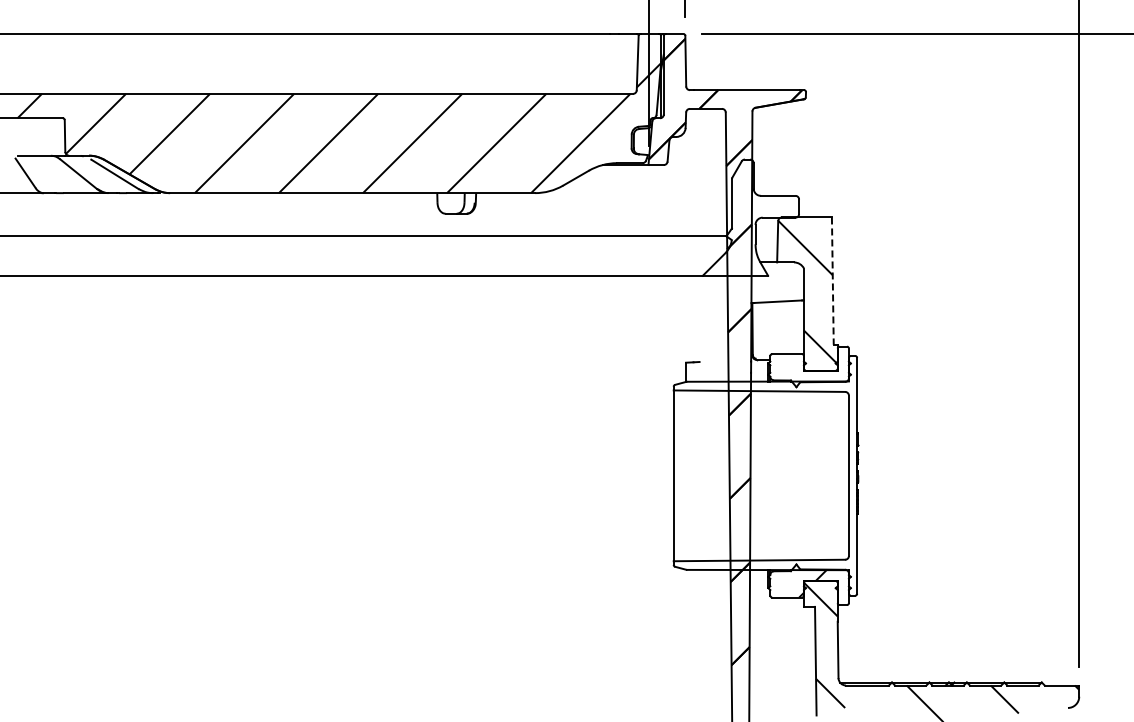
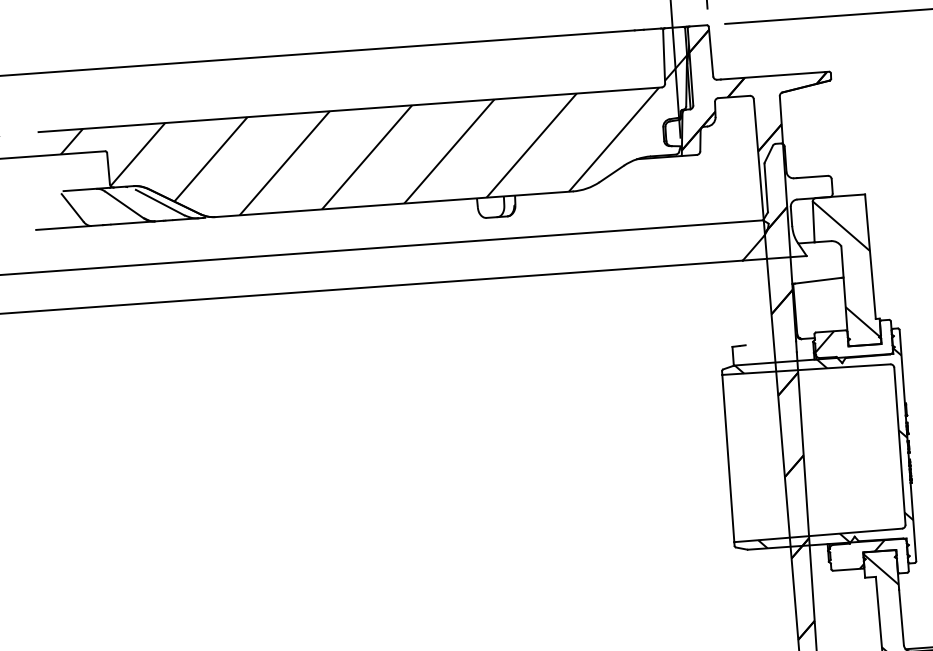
line: (832, 281) -> (870, 257), dashed -> solid
hatch: (779, 364) -> (824, 342), added
hatch: (772, 472) -> (824, 448), added

